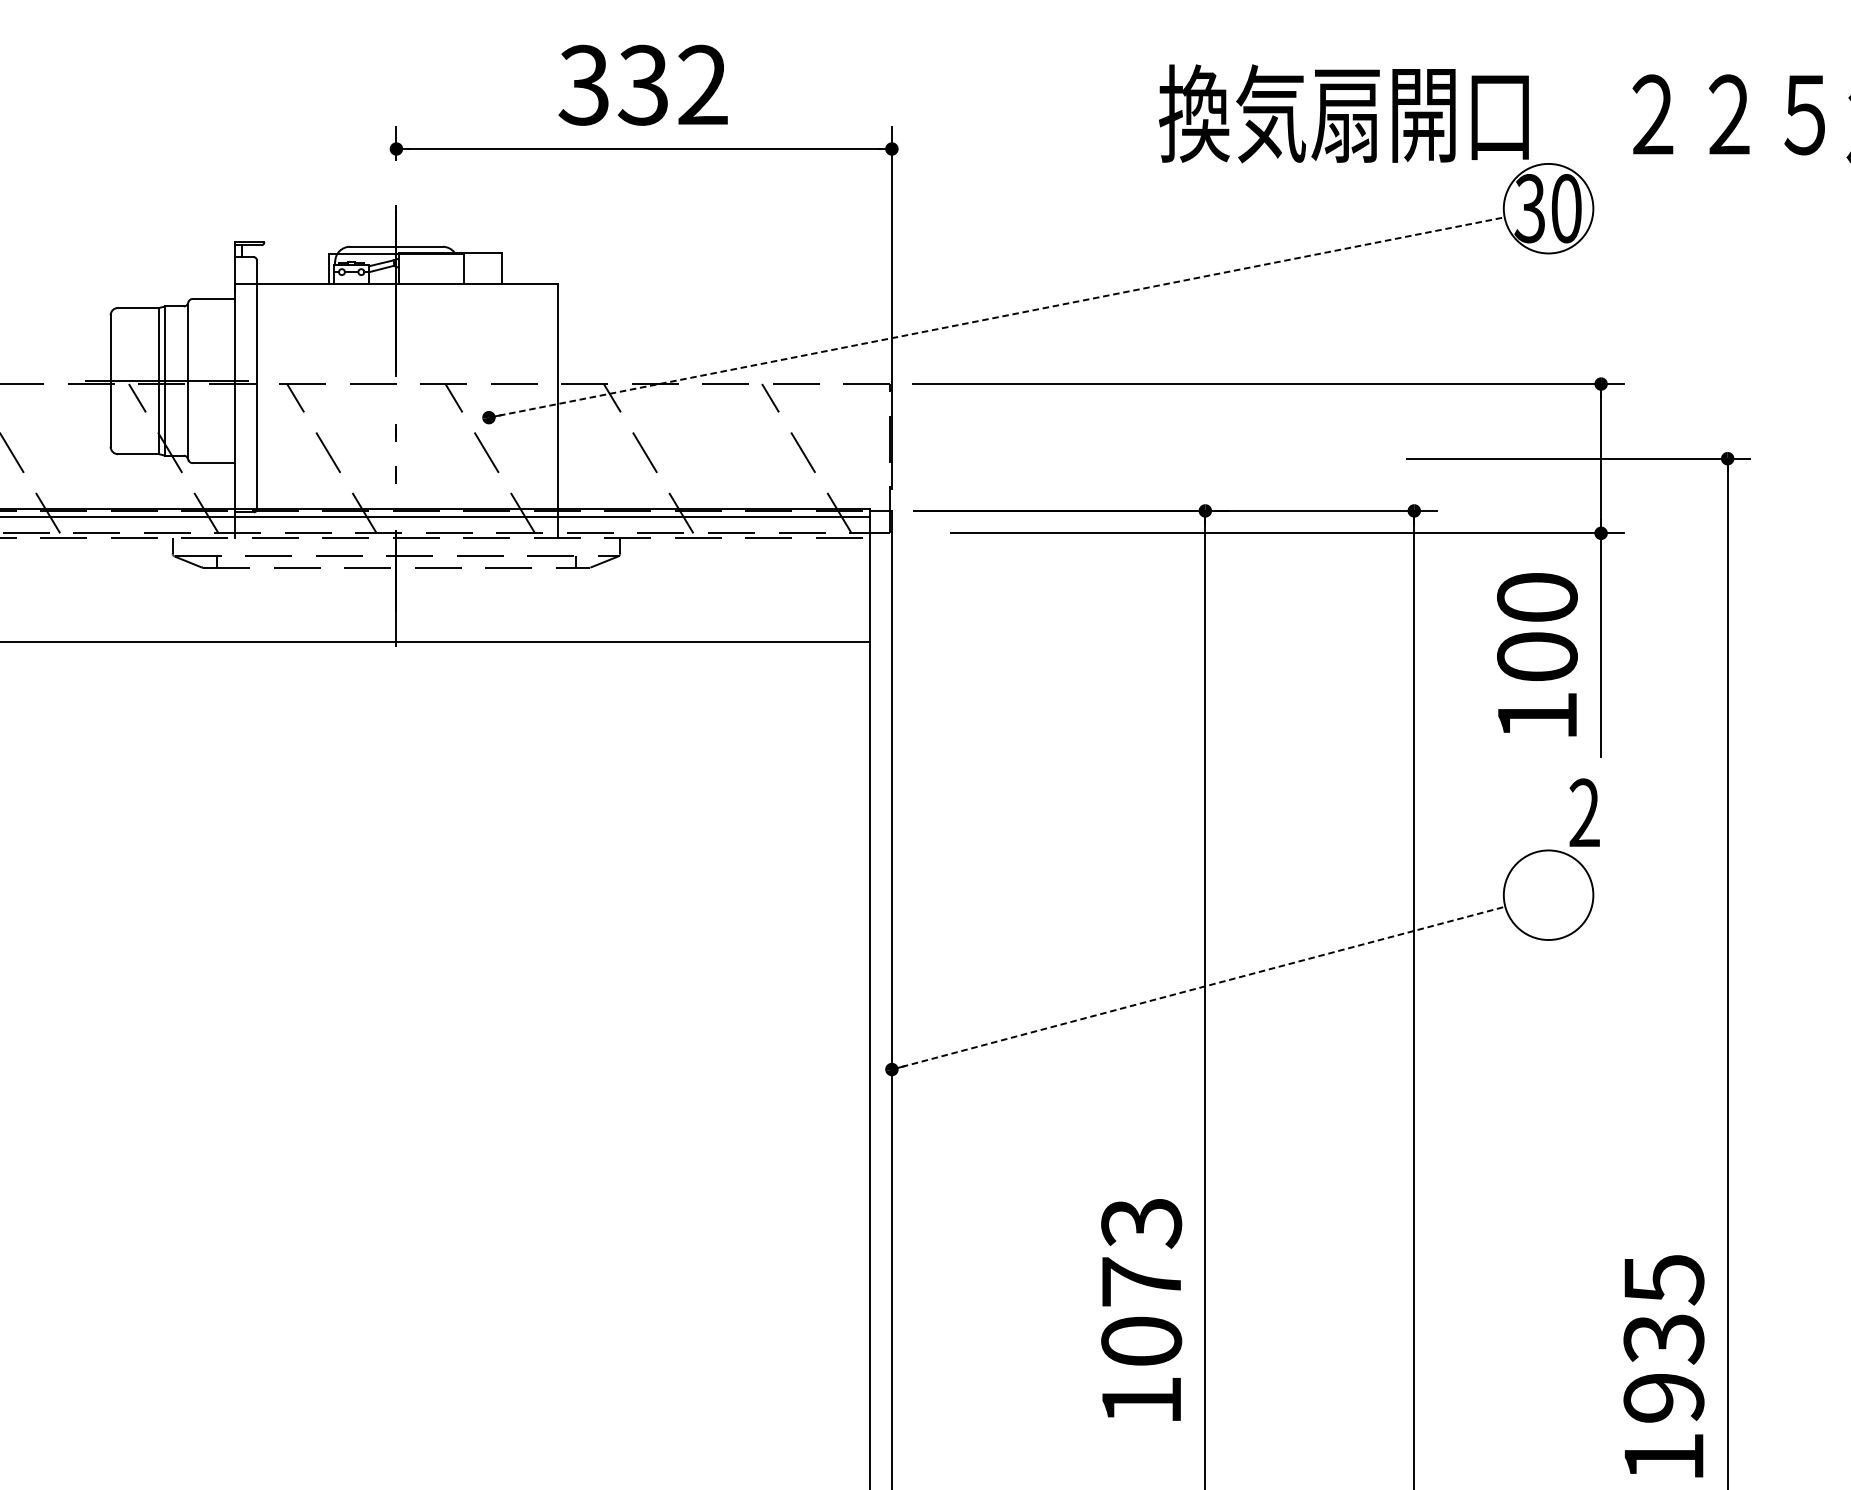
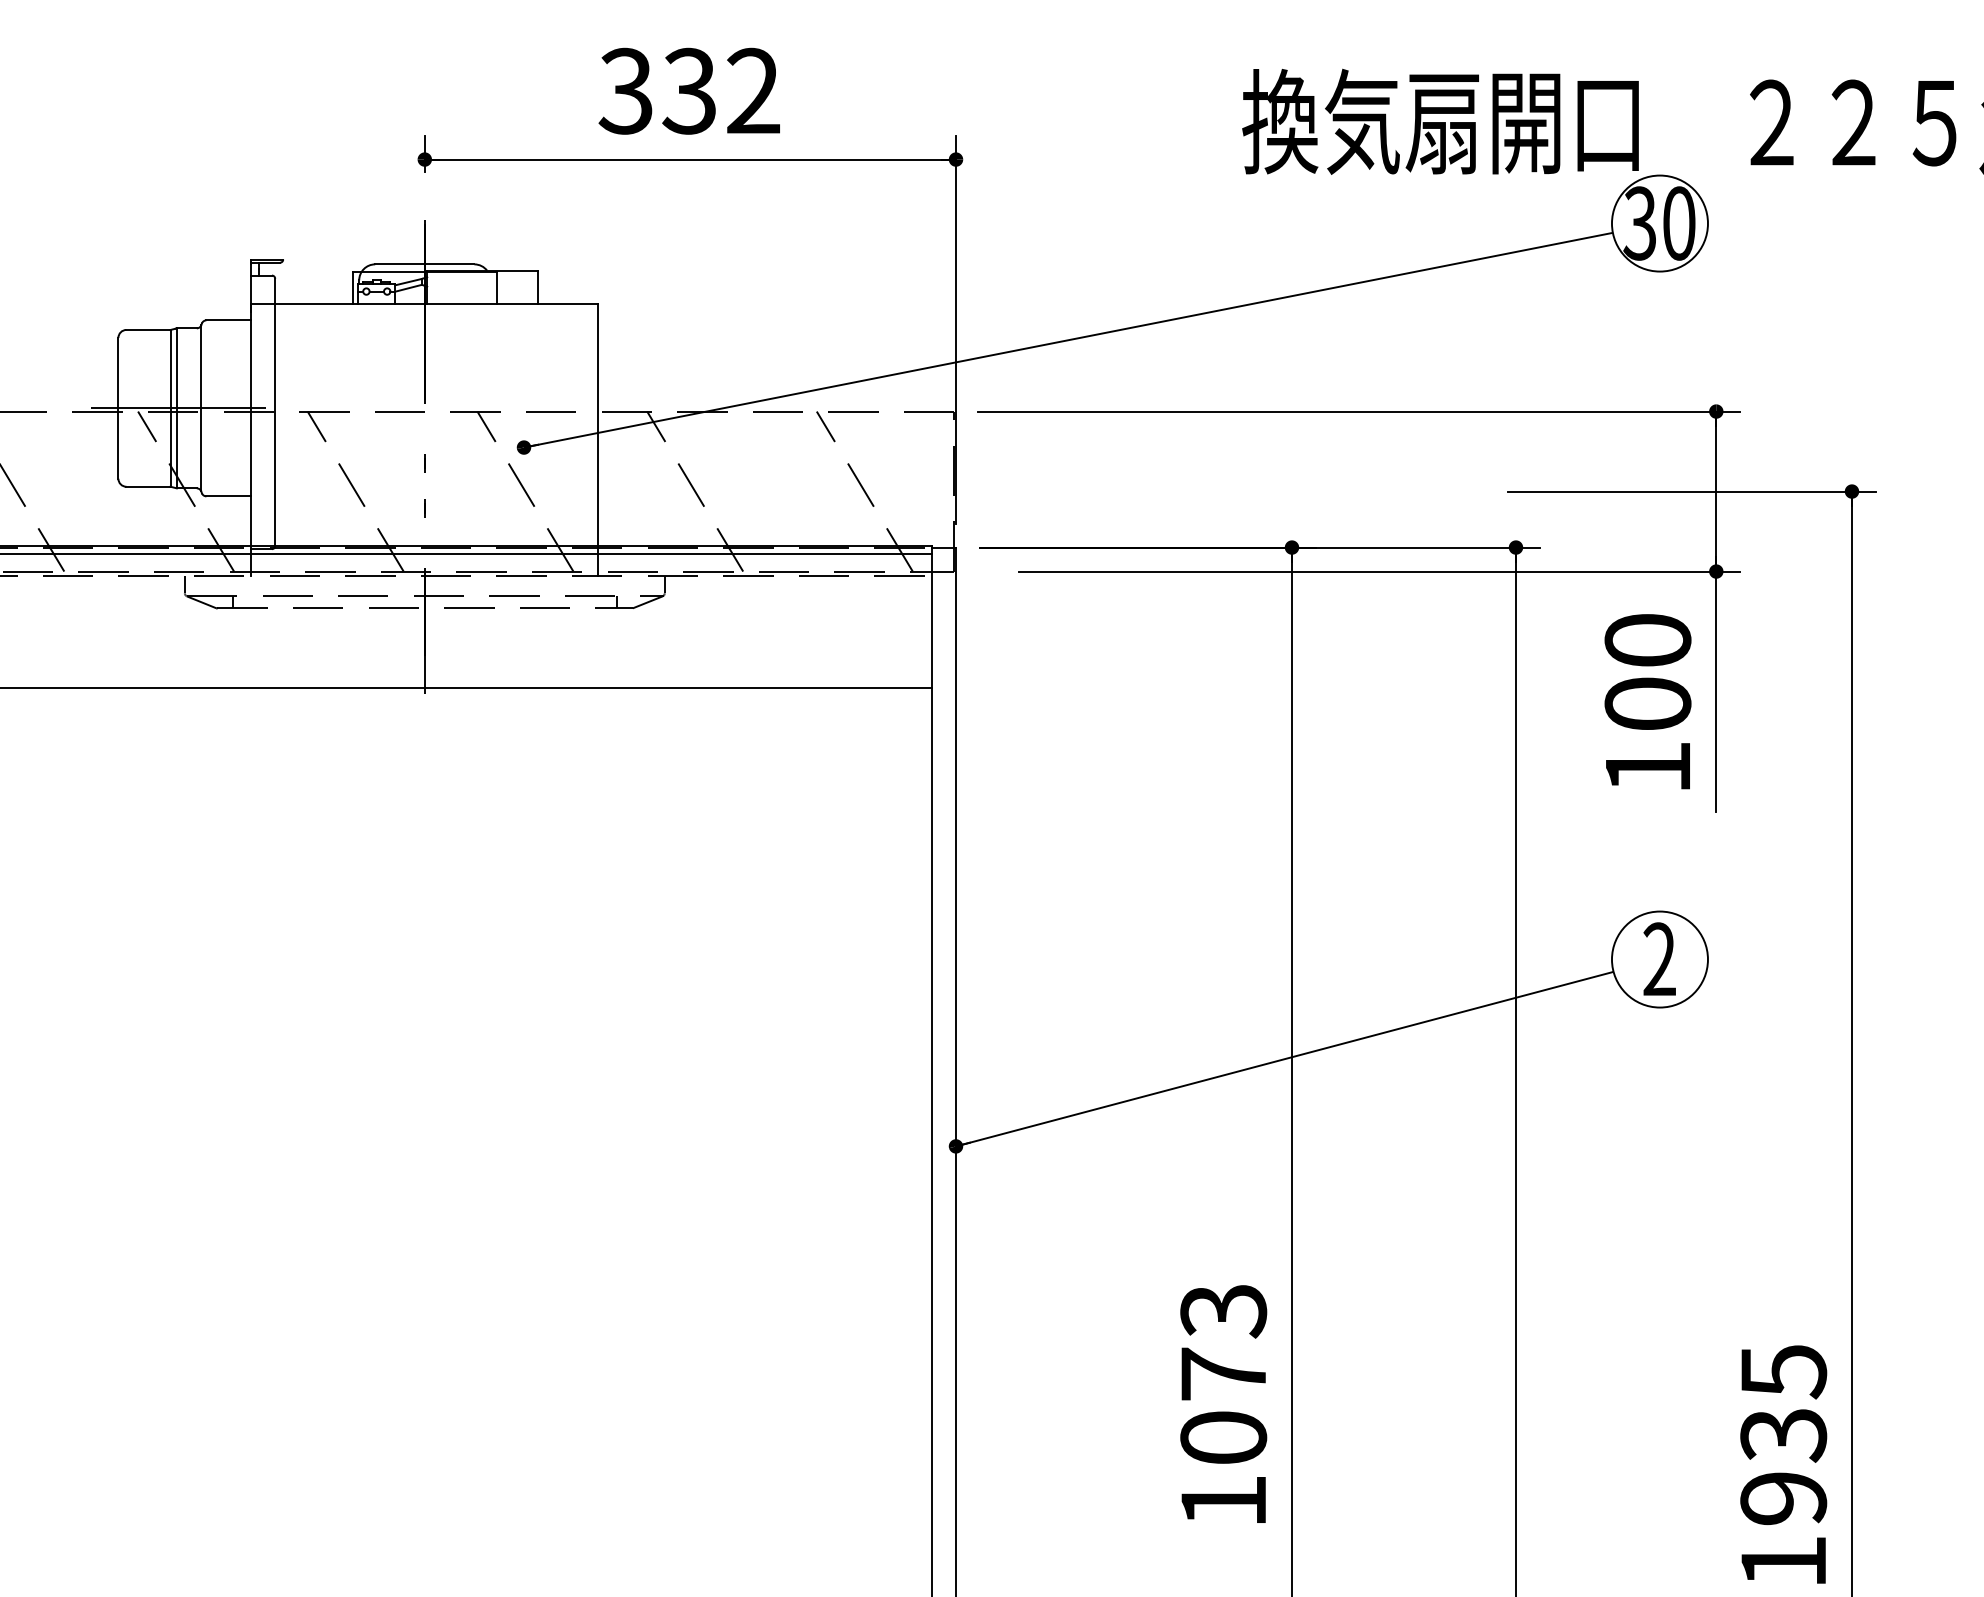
line: (996, 317) -> (1068, 340), dashed -> solid
text: (1584, 812) -> (1659, 958), moved
line: (1199, 988) -> (1285, 1059), dashed -> solid

